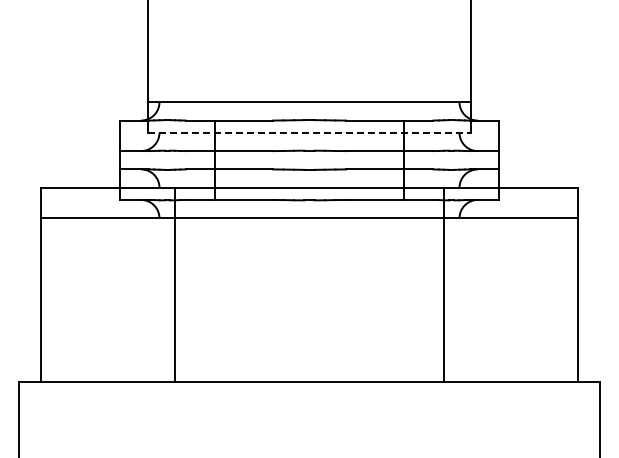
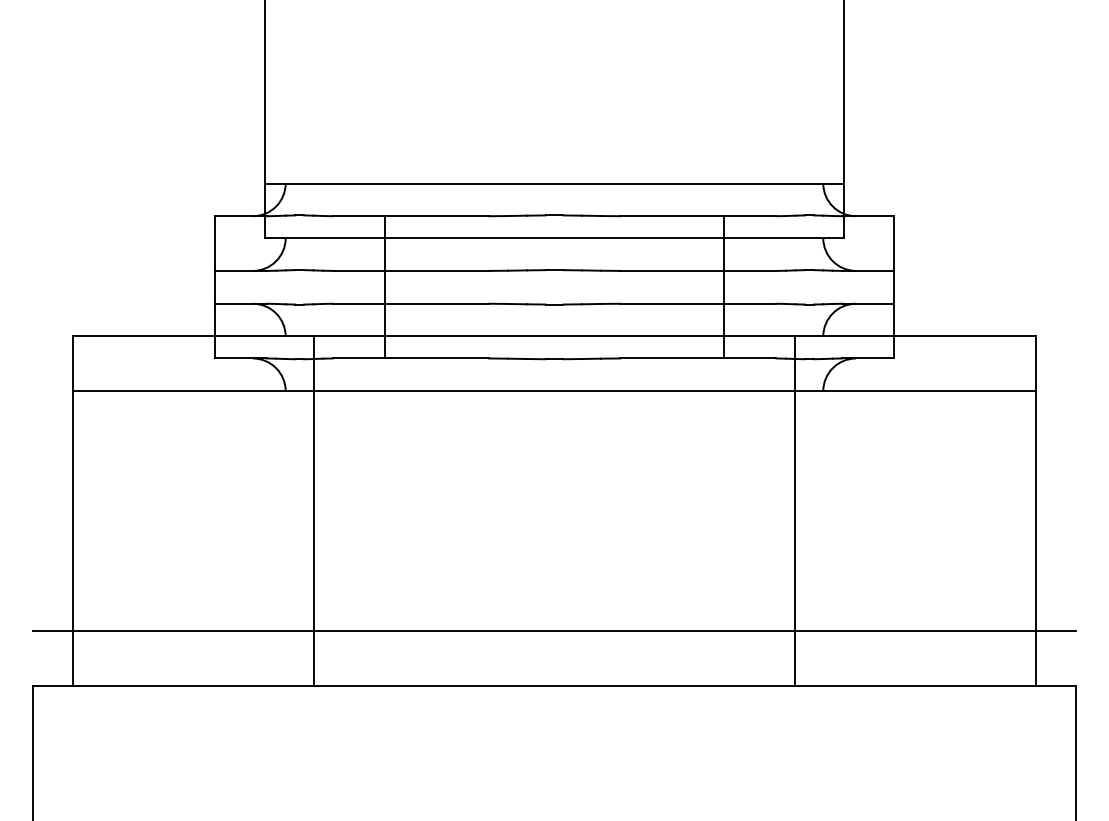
line: (309, 132) -> (554, 237), dashed -> solid
line: (309, 351) -> (554, 629), added

